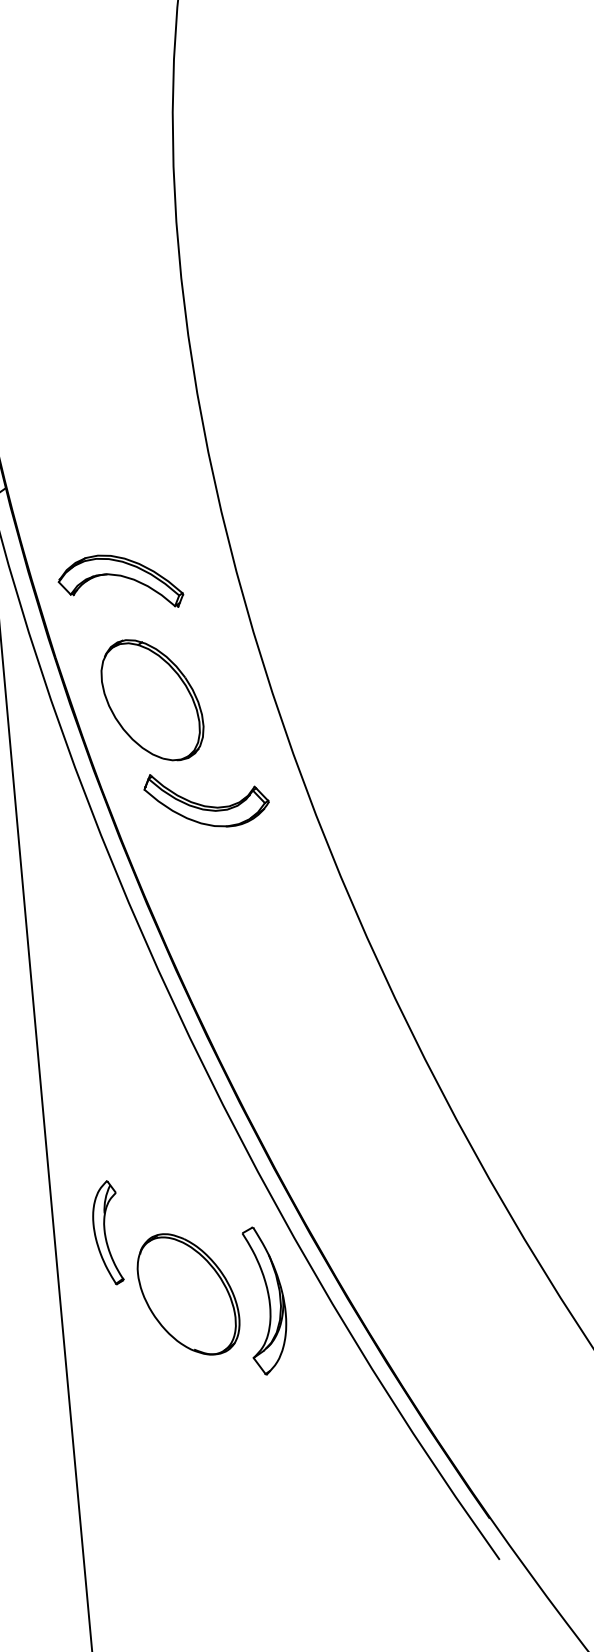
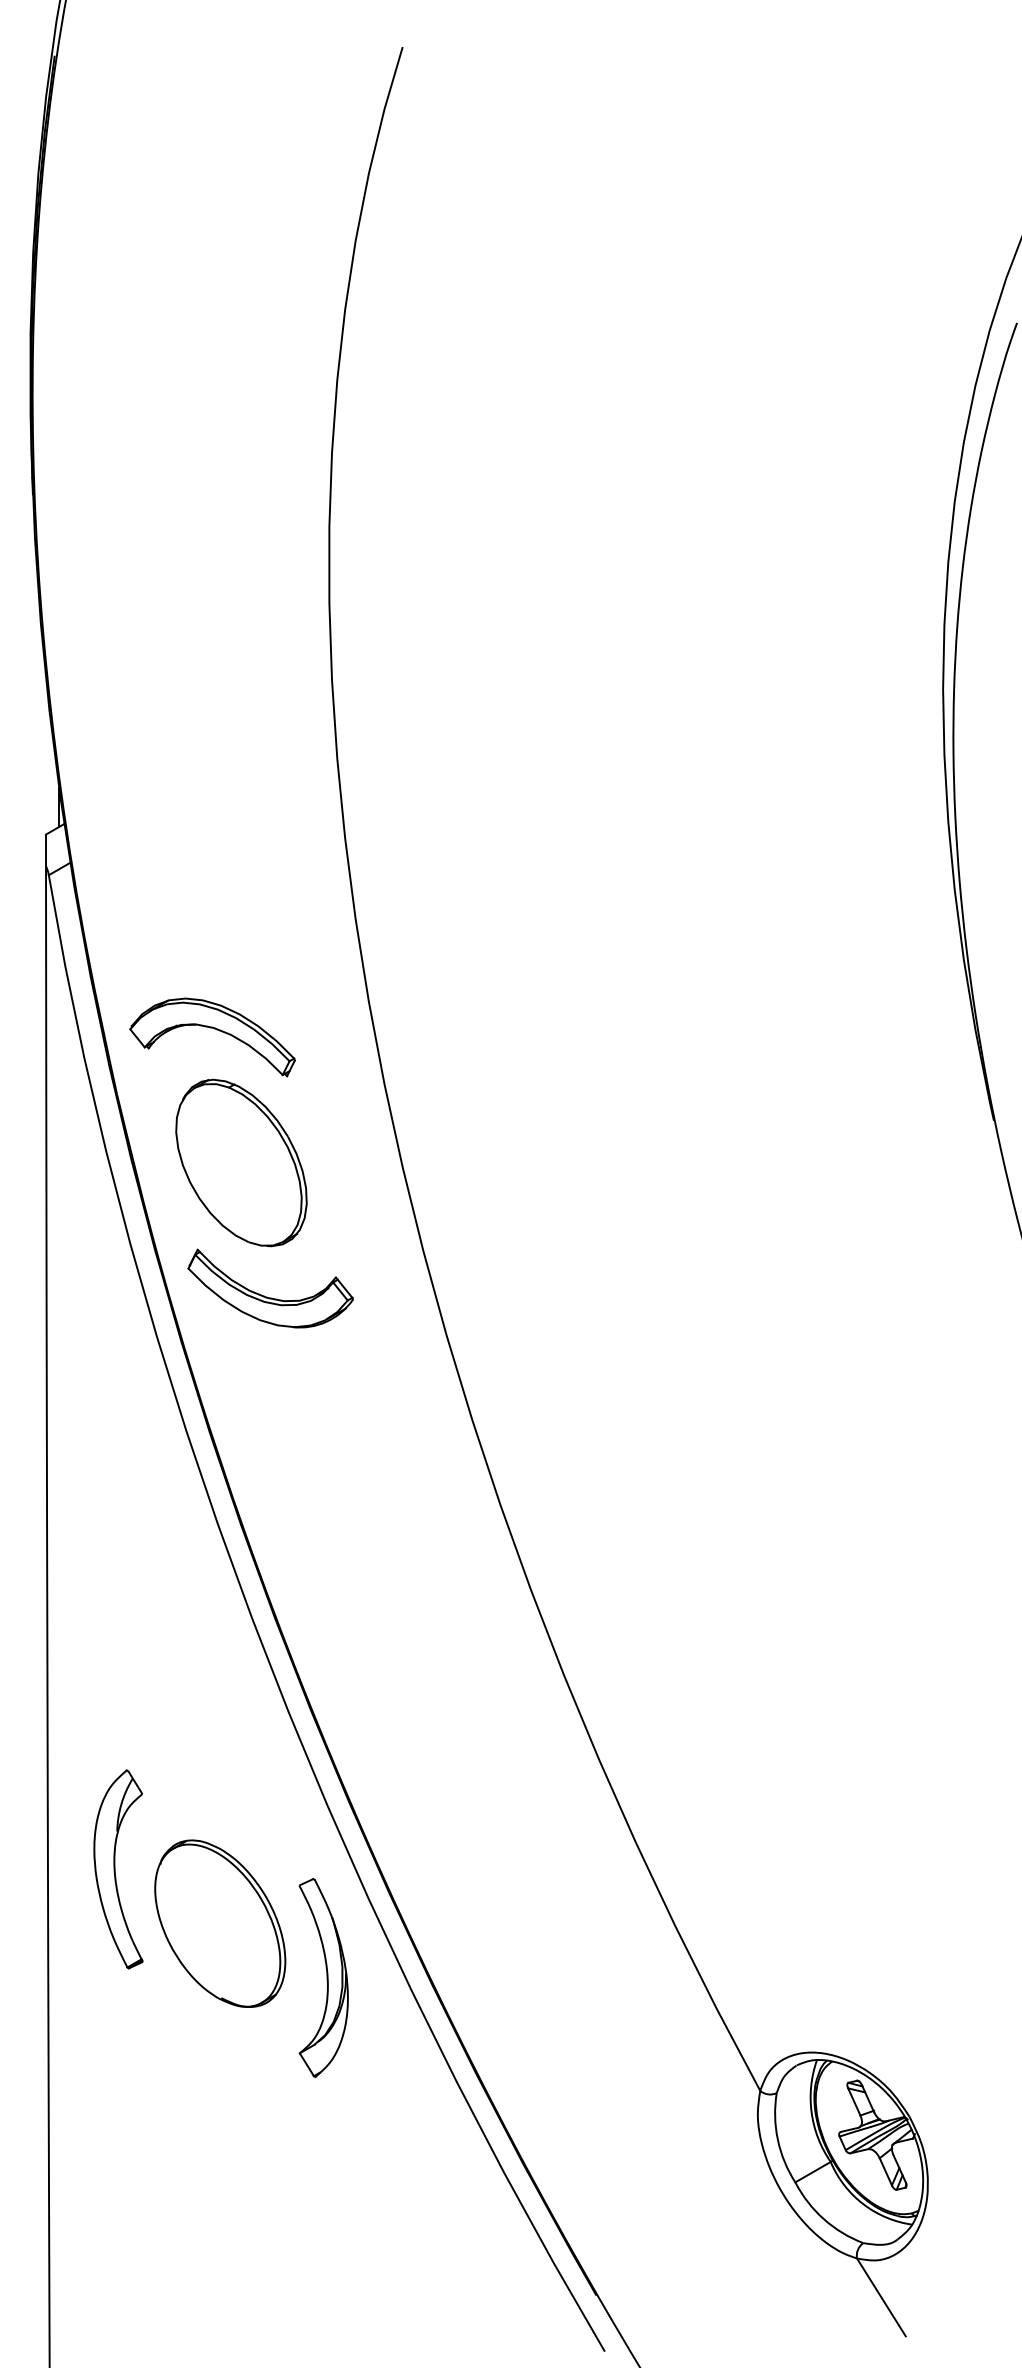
part: (122, 577) -> (216, 1030), moved
part: (205, 805) -> (267, 1296), moved
part: (106, 1233) -> (118, 1869), size x1.43
part: (188, 1294) -> (220, 1923), moved

